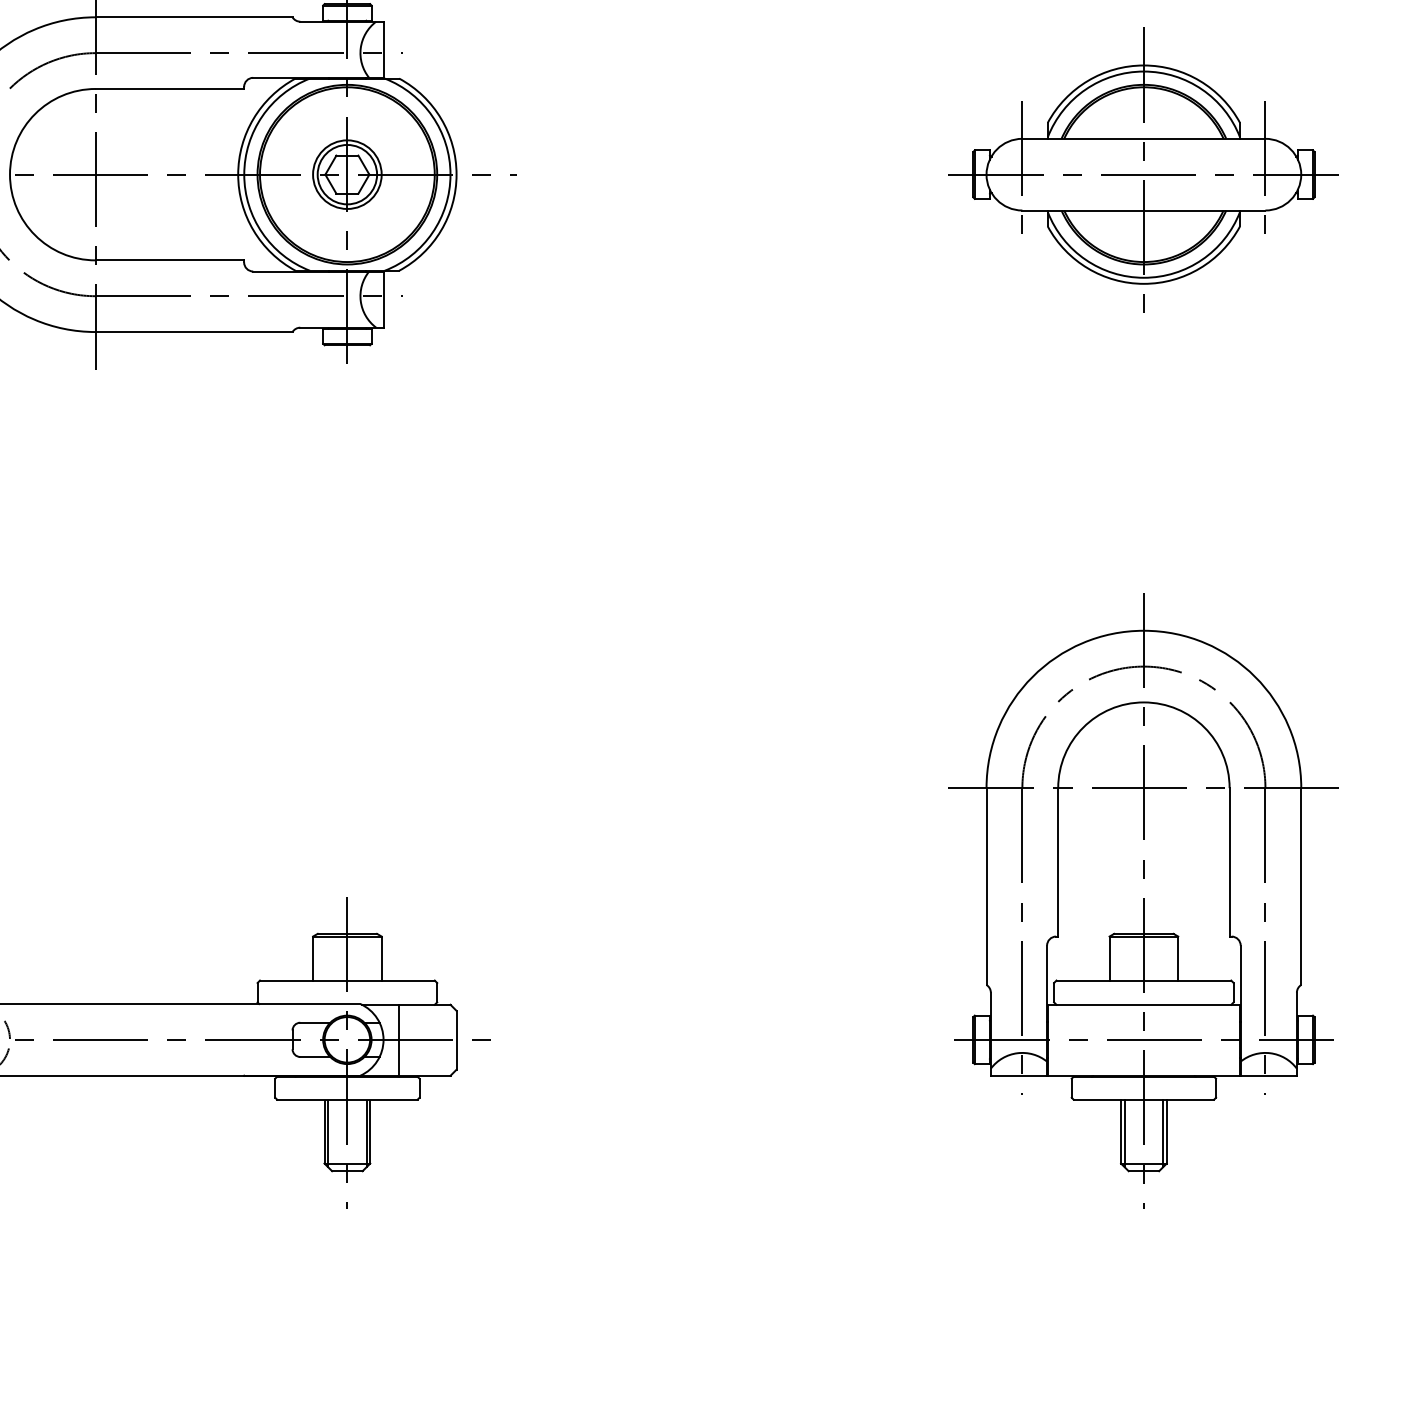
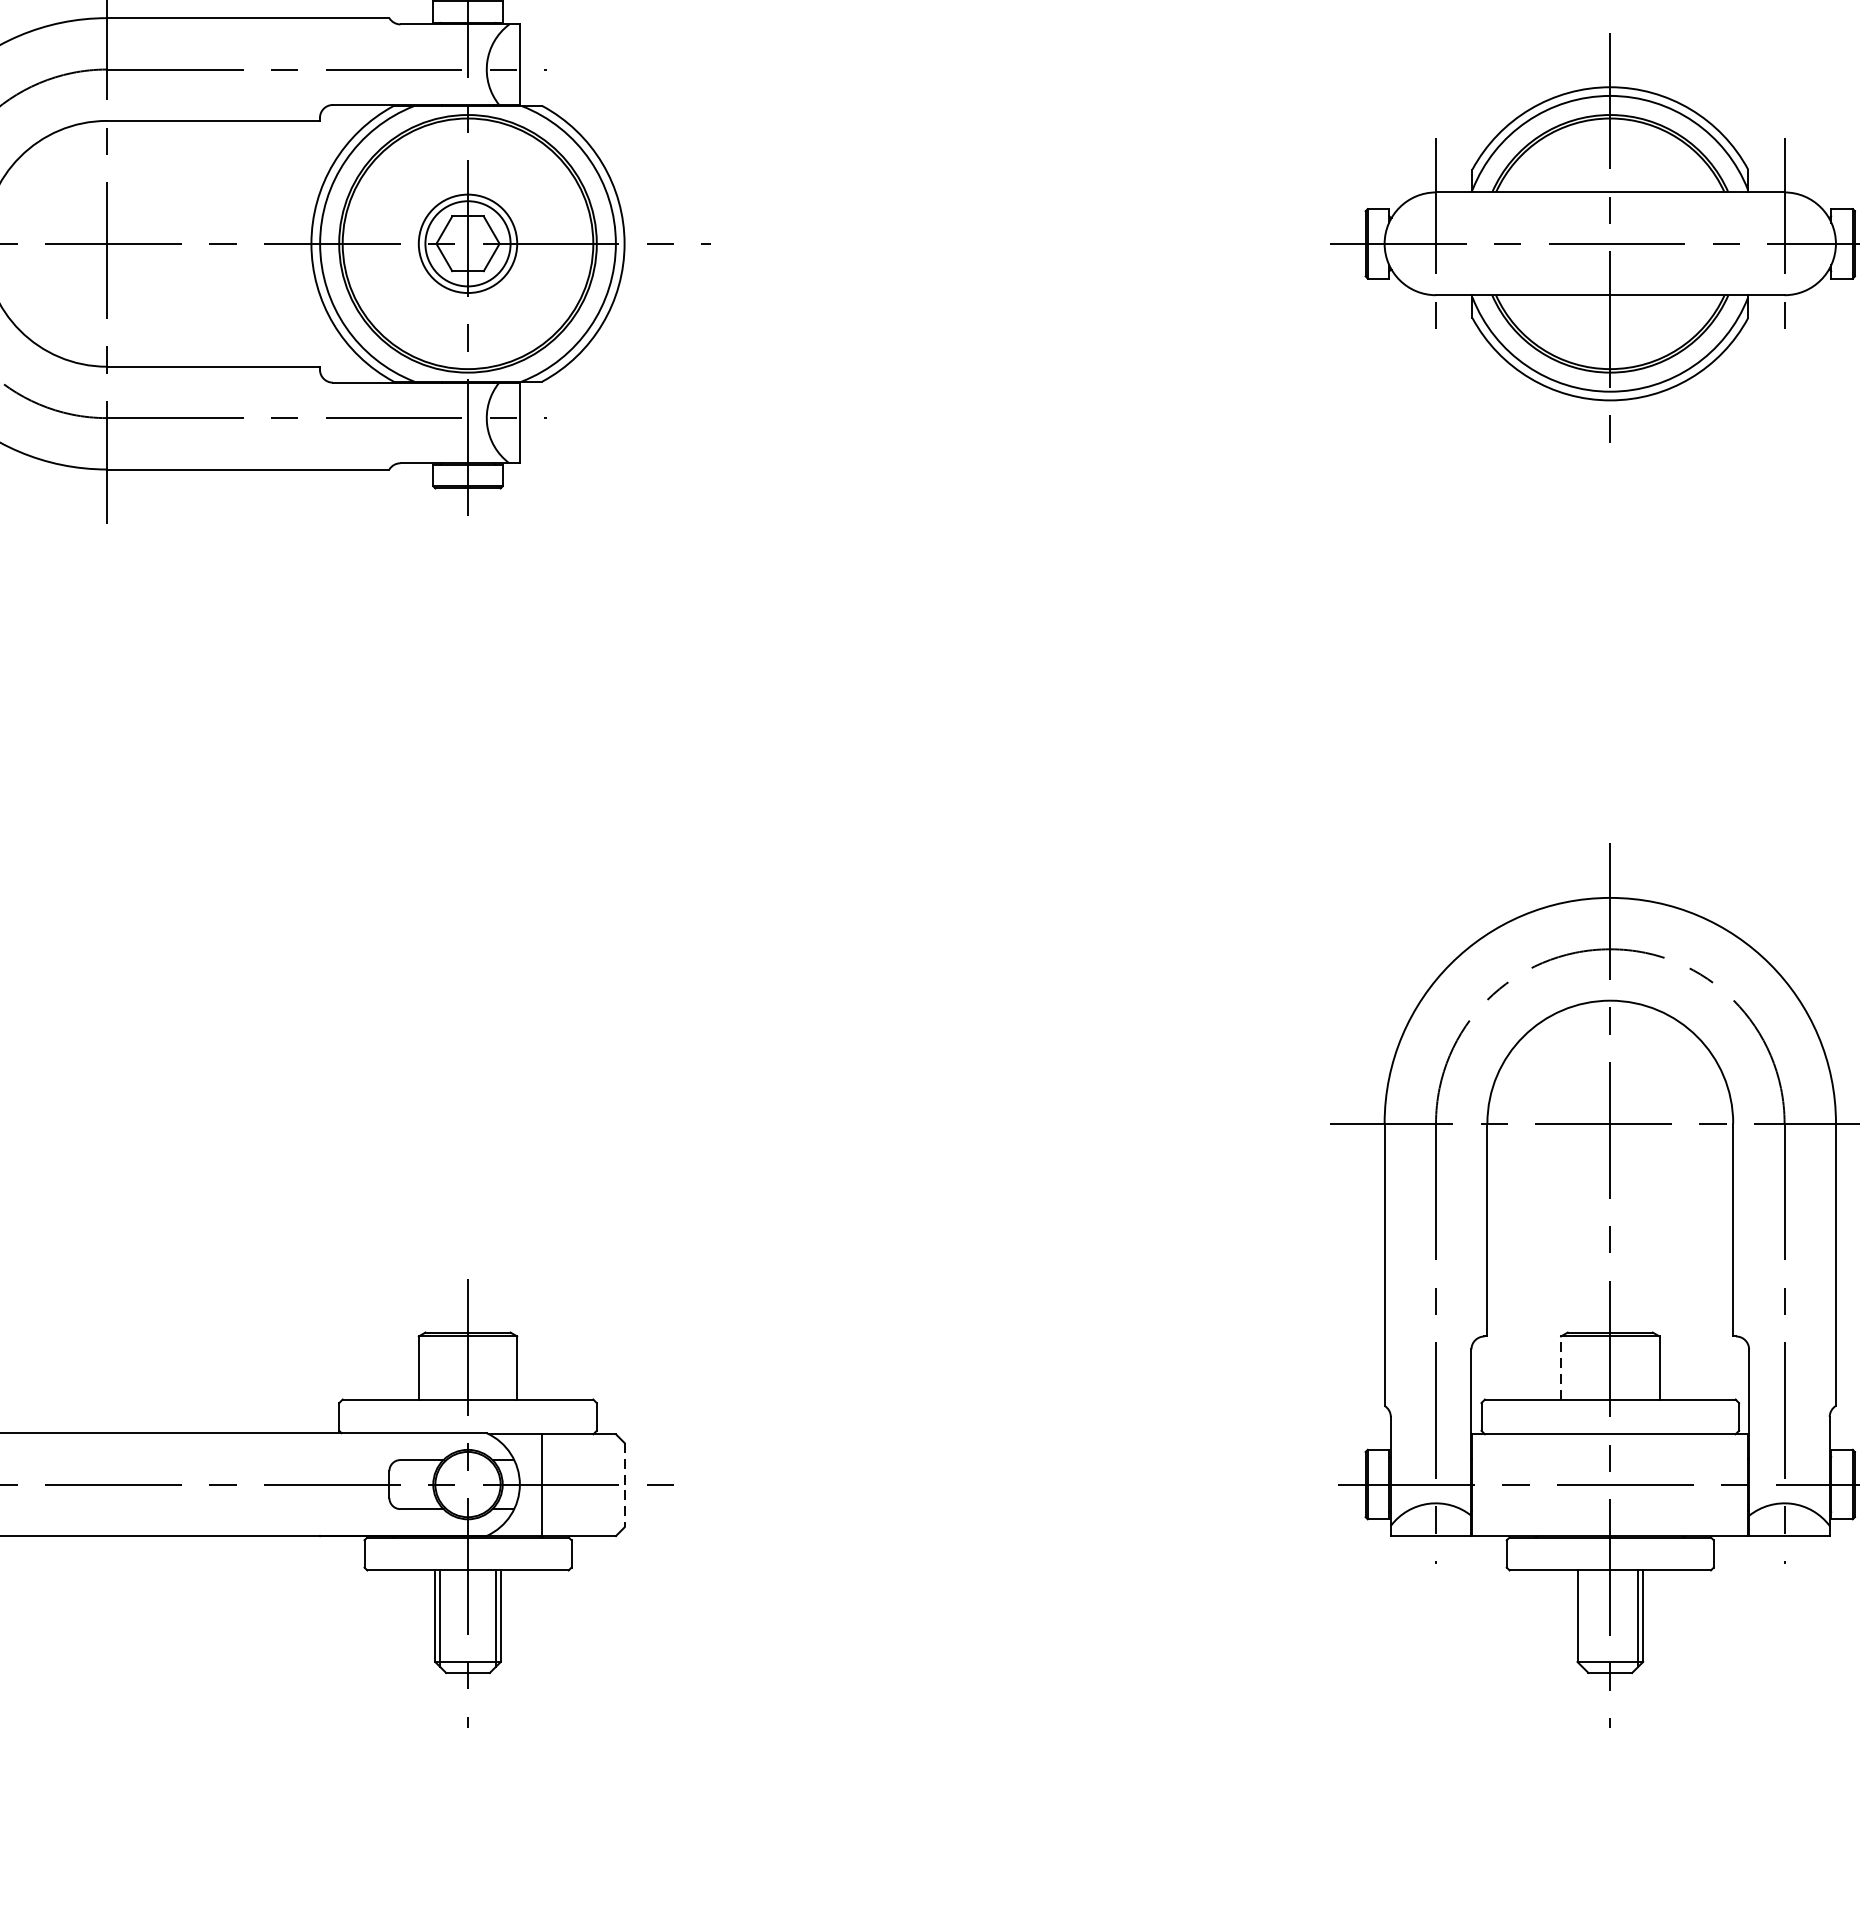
line: (1109, 958) -> (1560, 1367), solid -> dashed
line: (456, 1040) -> (624, 1485), solid -> dashed
line: (1124, 1133) -> (1582, 1618), removed

